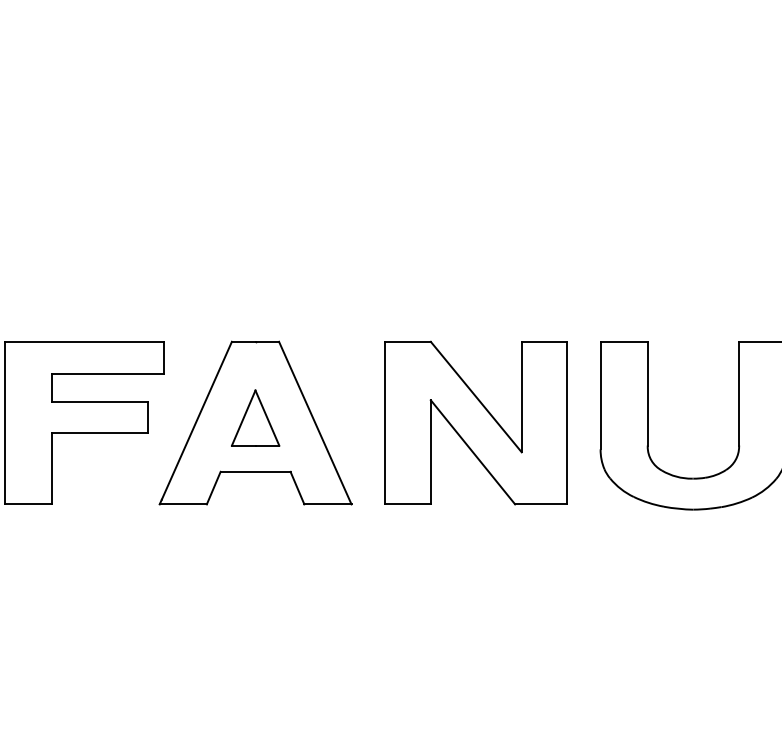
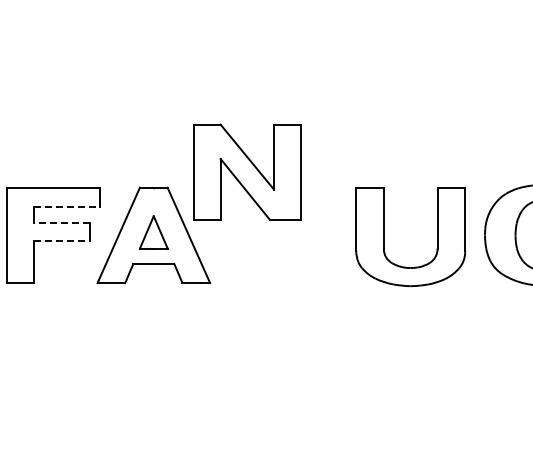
line: (108, 373) -> (67, 206), solid -> dashed
line: (98, 401) -> (61, 222), solid -> dashed
part: (476, 421) -> (247, 171), moved
line: (99, 433) -> (62, 241), solid -> dashed

